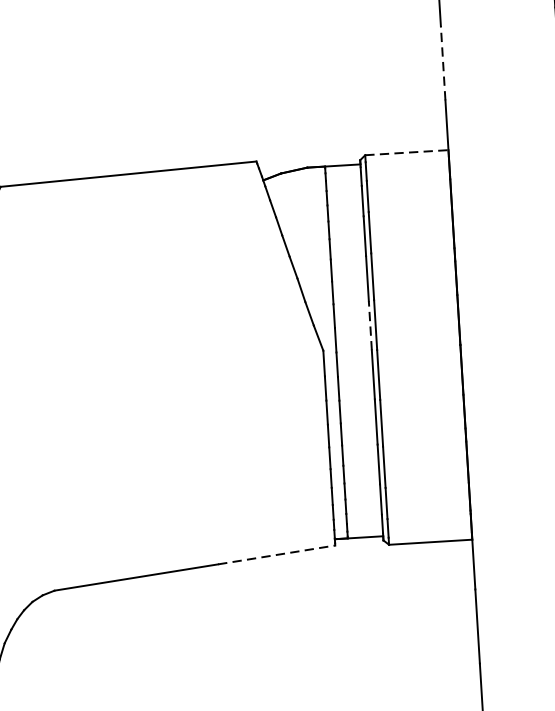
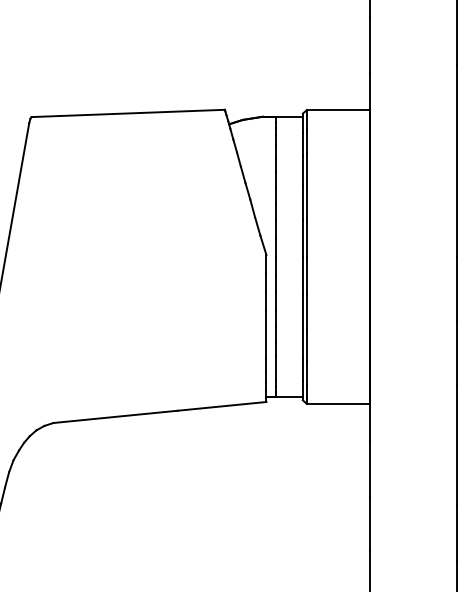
line: (442, 63) -> (369, 44), dashed -> solid
line: (407, 153) -> (338, 110), dashed -> solid
line: (369, 325) -> (302, 238), dashed -> solid
line: (276, 555) -> (221, 406), dashed -> solid

